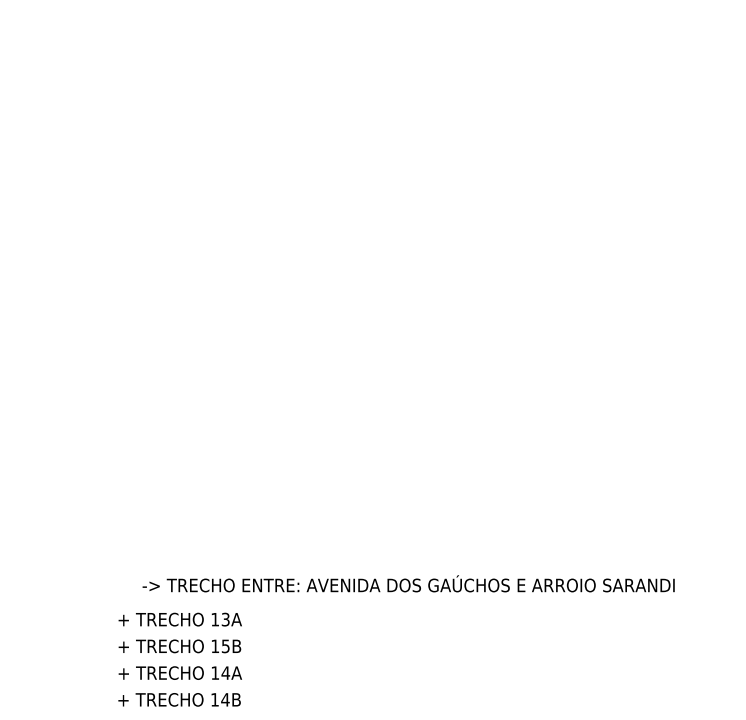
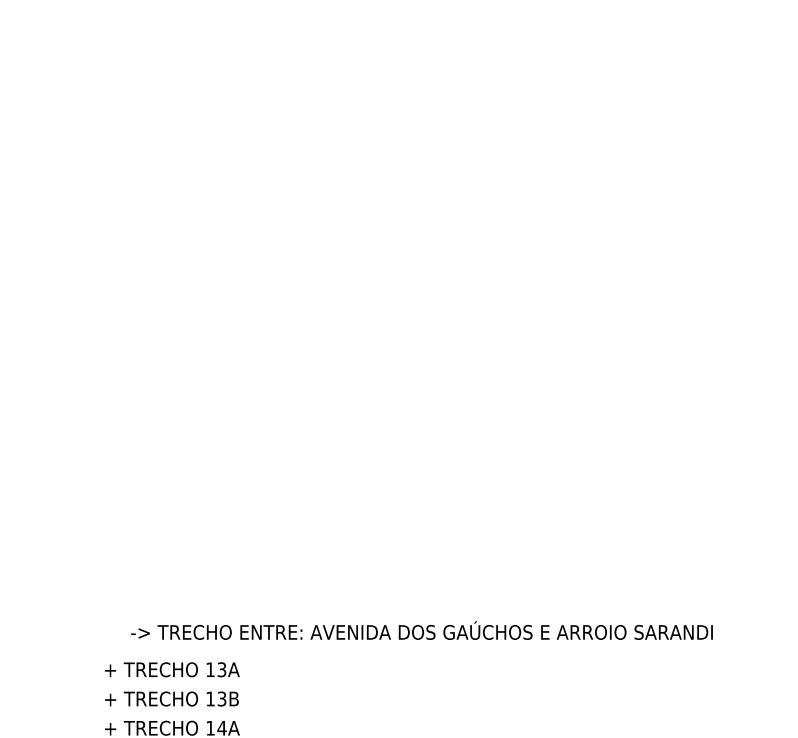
text: (225, 645) -> (221, 698), 15B -> 13B

